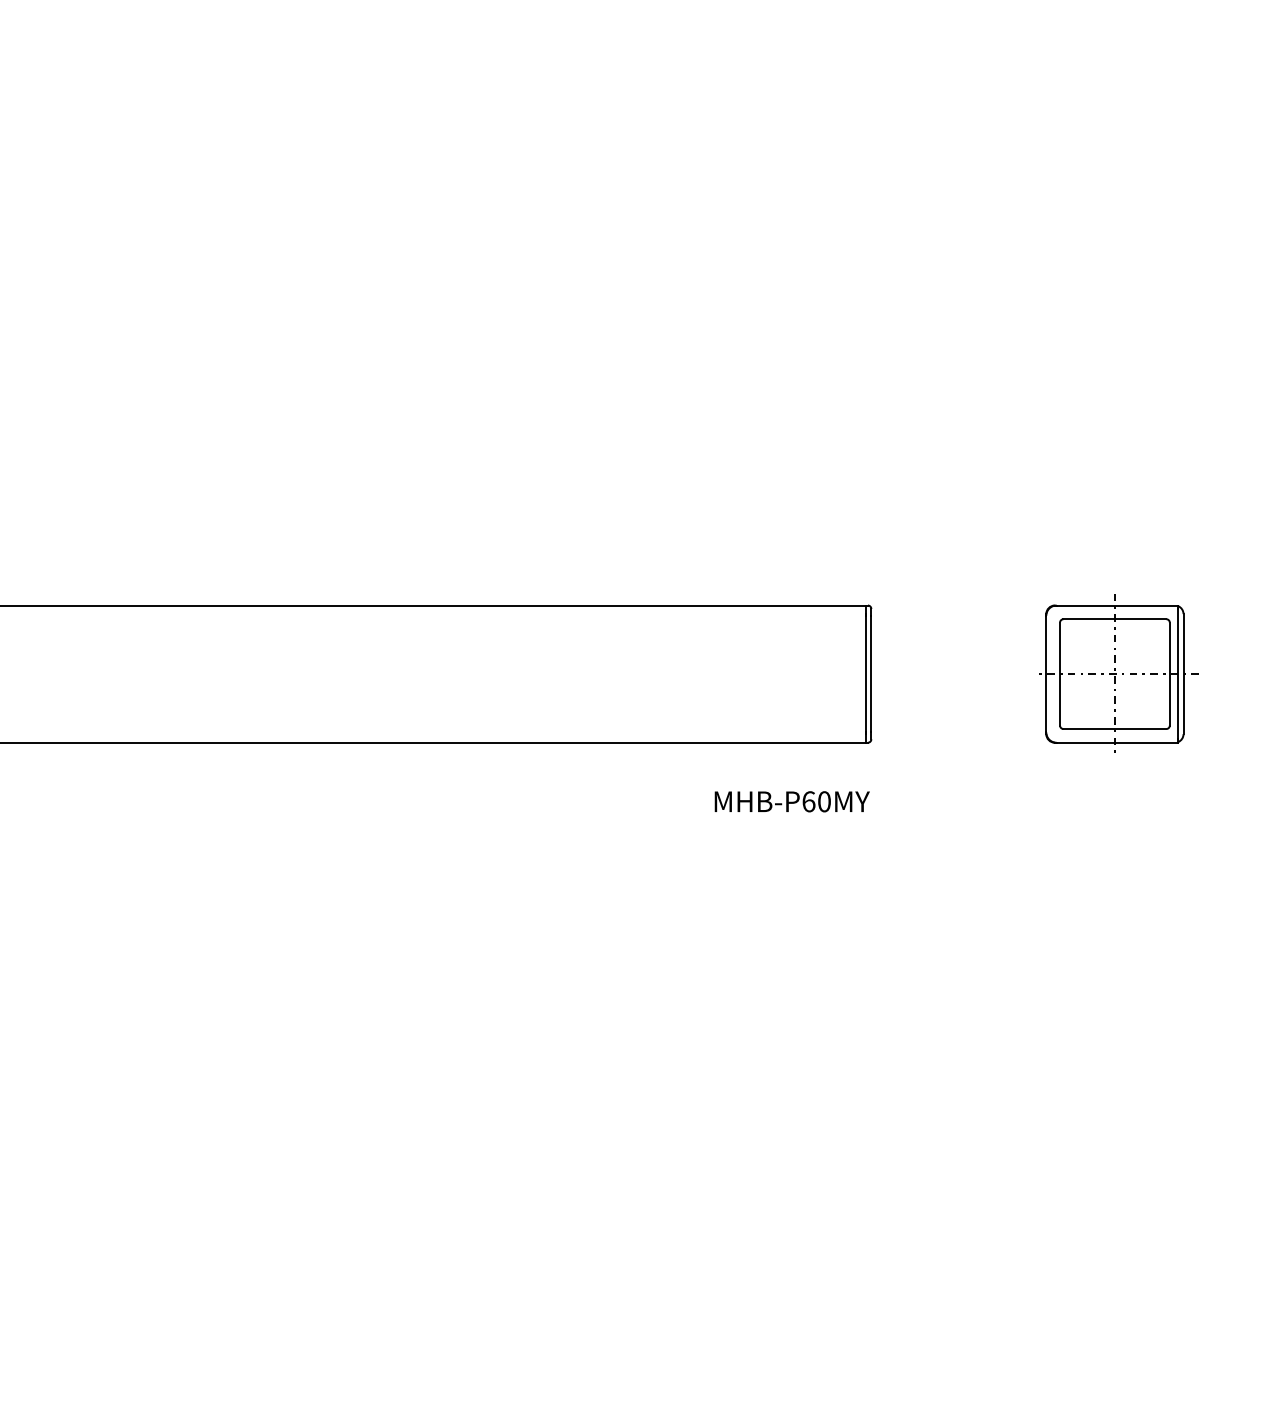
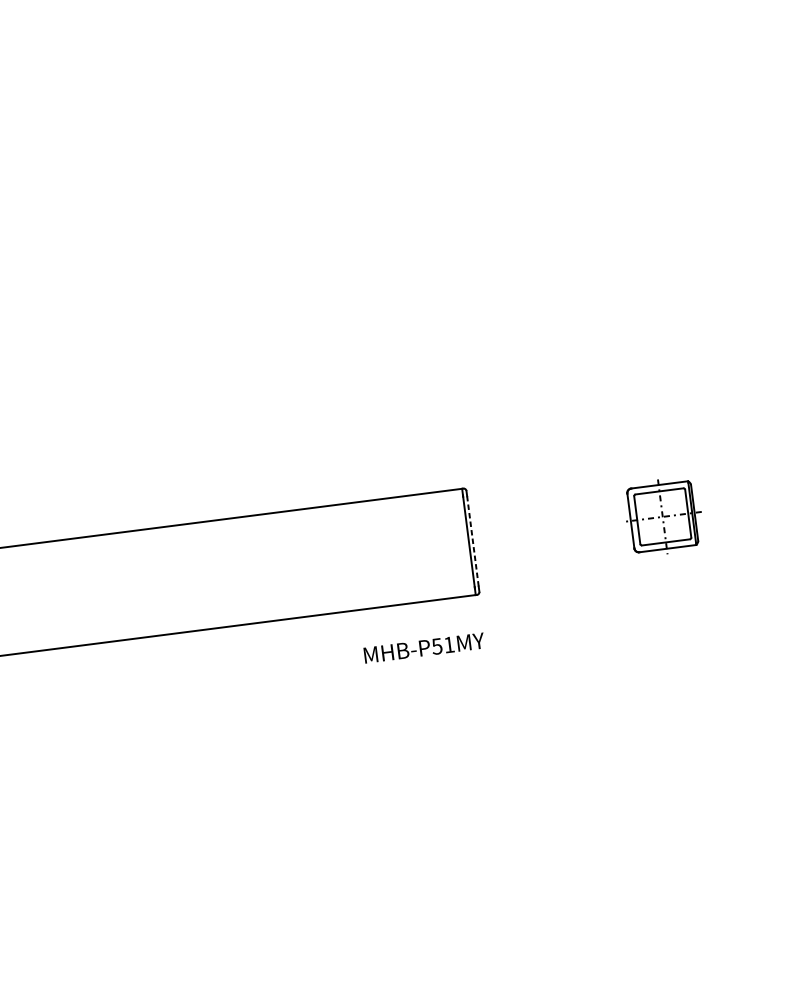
line: (871, 673) -> (472, 540), solid -> dashed
part: (1118, 673) -> (664, 516), size x0.6
text: (816, 801) -> (443, 645), MHB-P60MY -> MHB-P51MY

